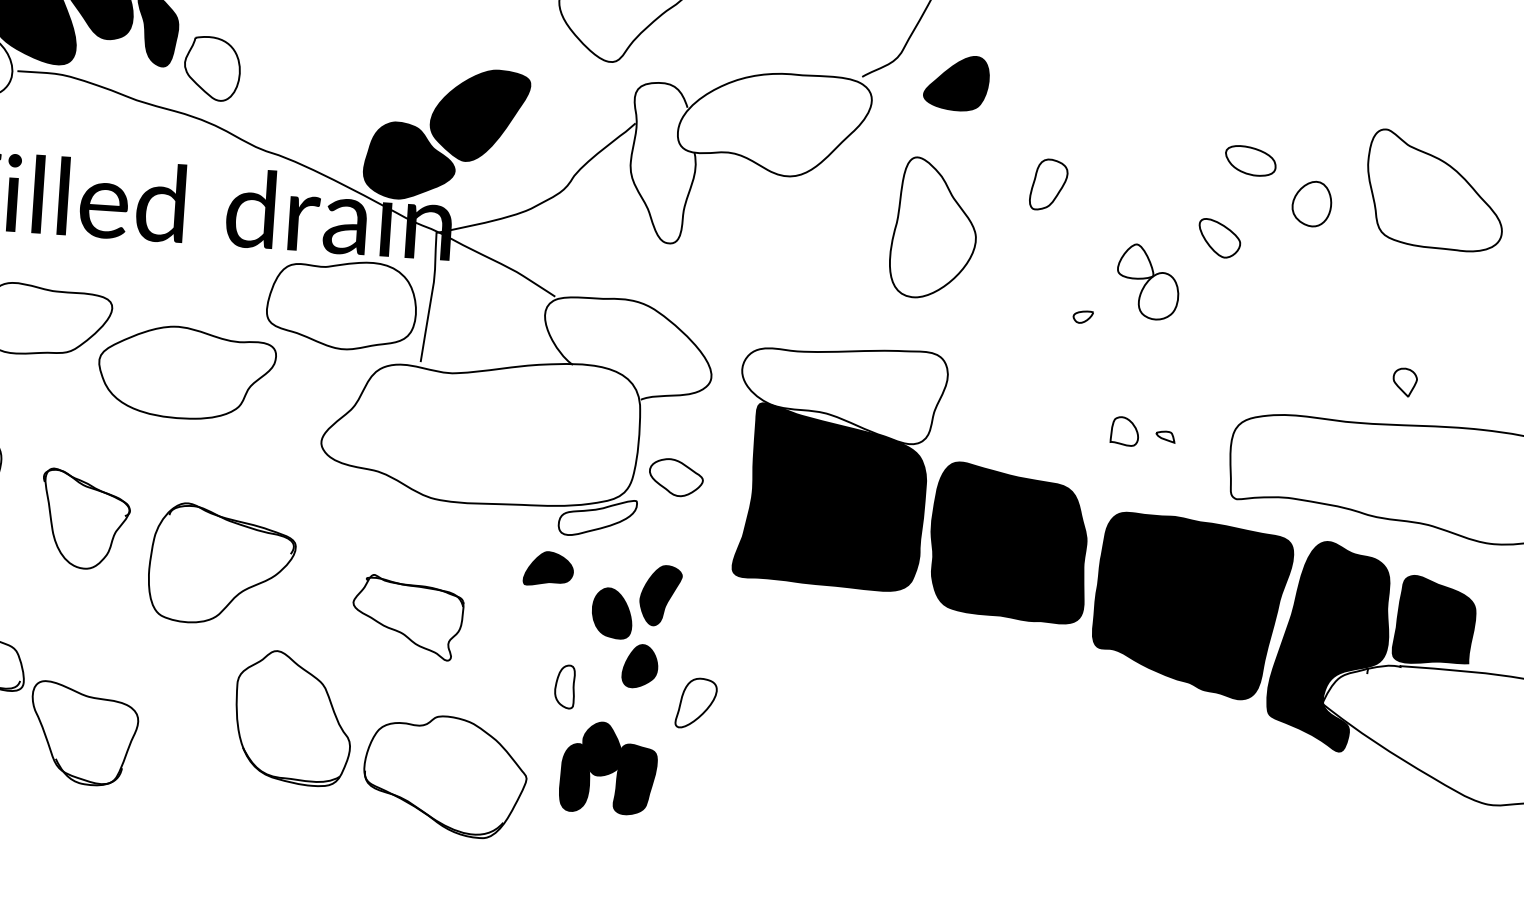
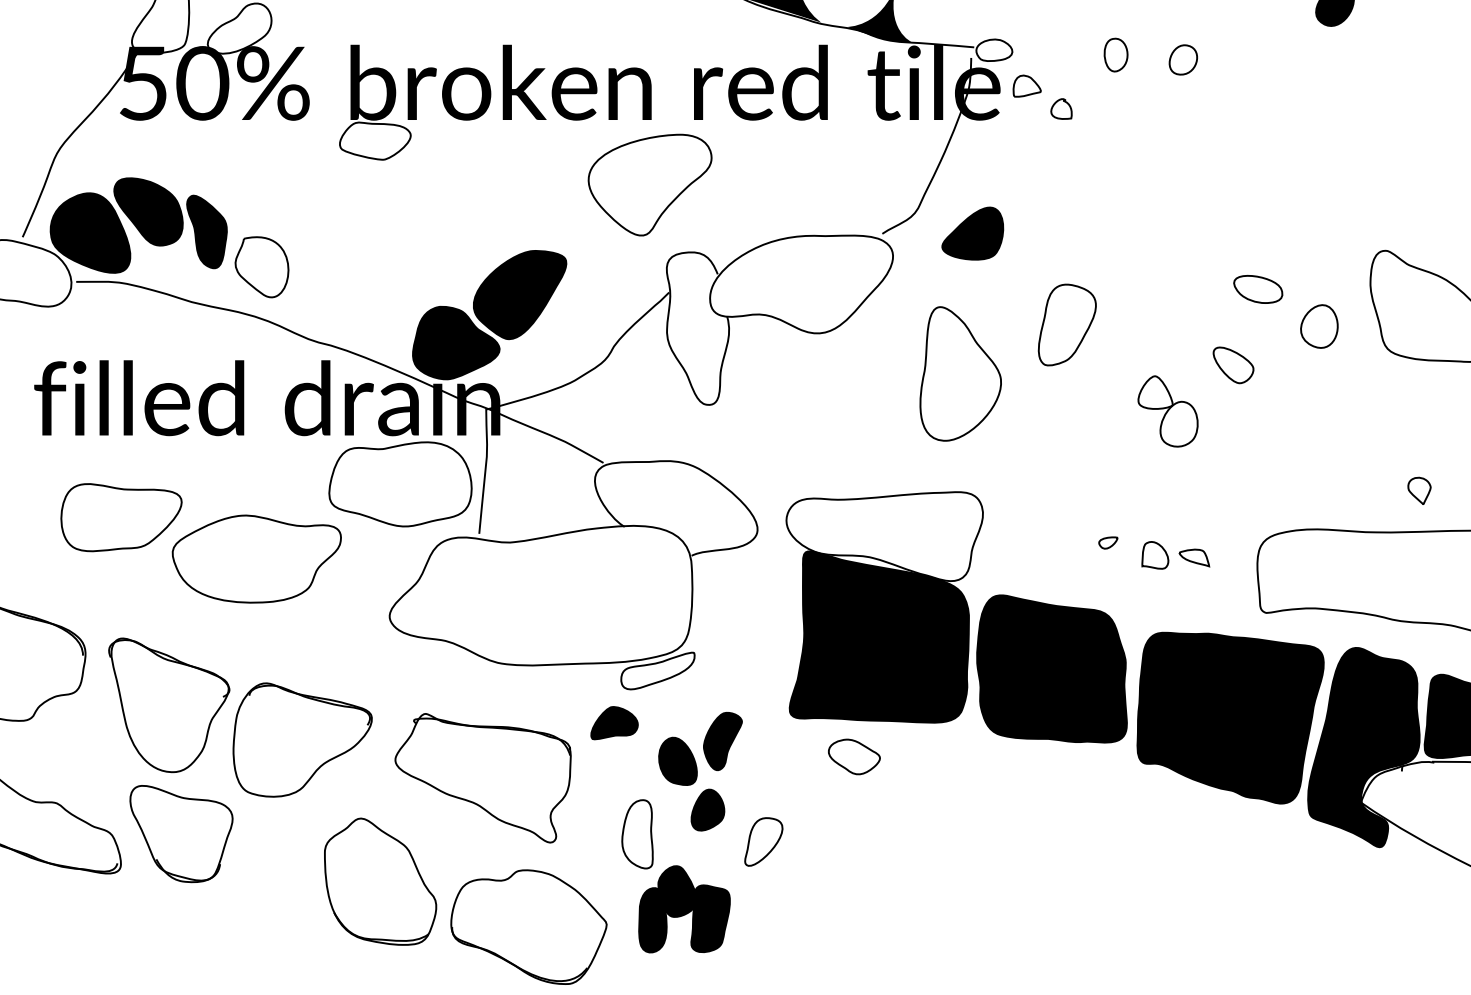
part: (1048, 184) -> (1066, 324), size x1.67
part: (1083, 316) -> (1108, 542), moved
part: (1165, 436) -> (1194, 557), size x1.67
part: (676, 477) -> (854, 756), moved
part: (85, 519) -> (169, 705), size x1.43
part: (407, 617) -> (482, 778), size x1.67
part: (564, 686) -> (637, 834), size x1.67
part: (83, 734) -> (181, 834), moved

